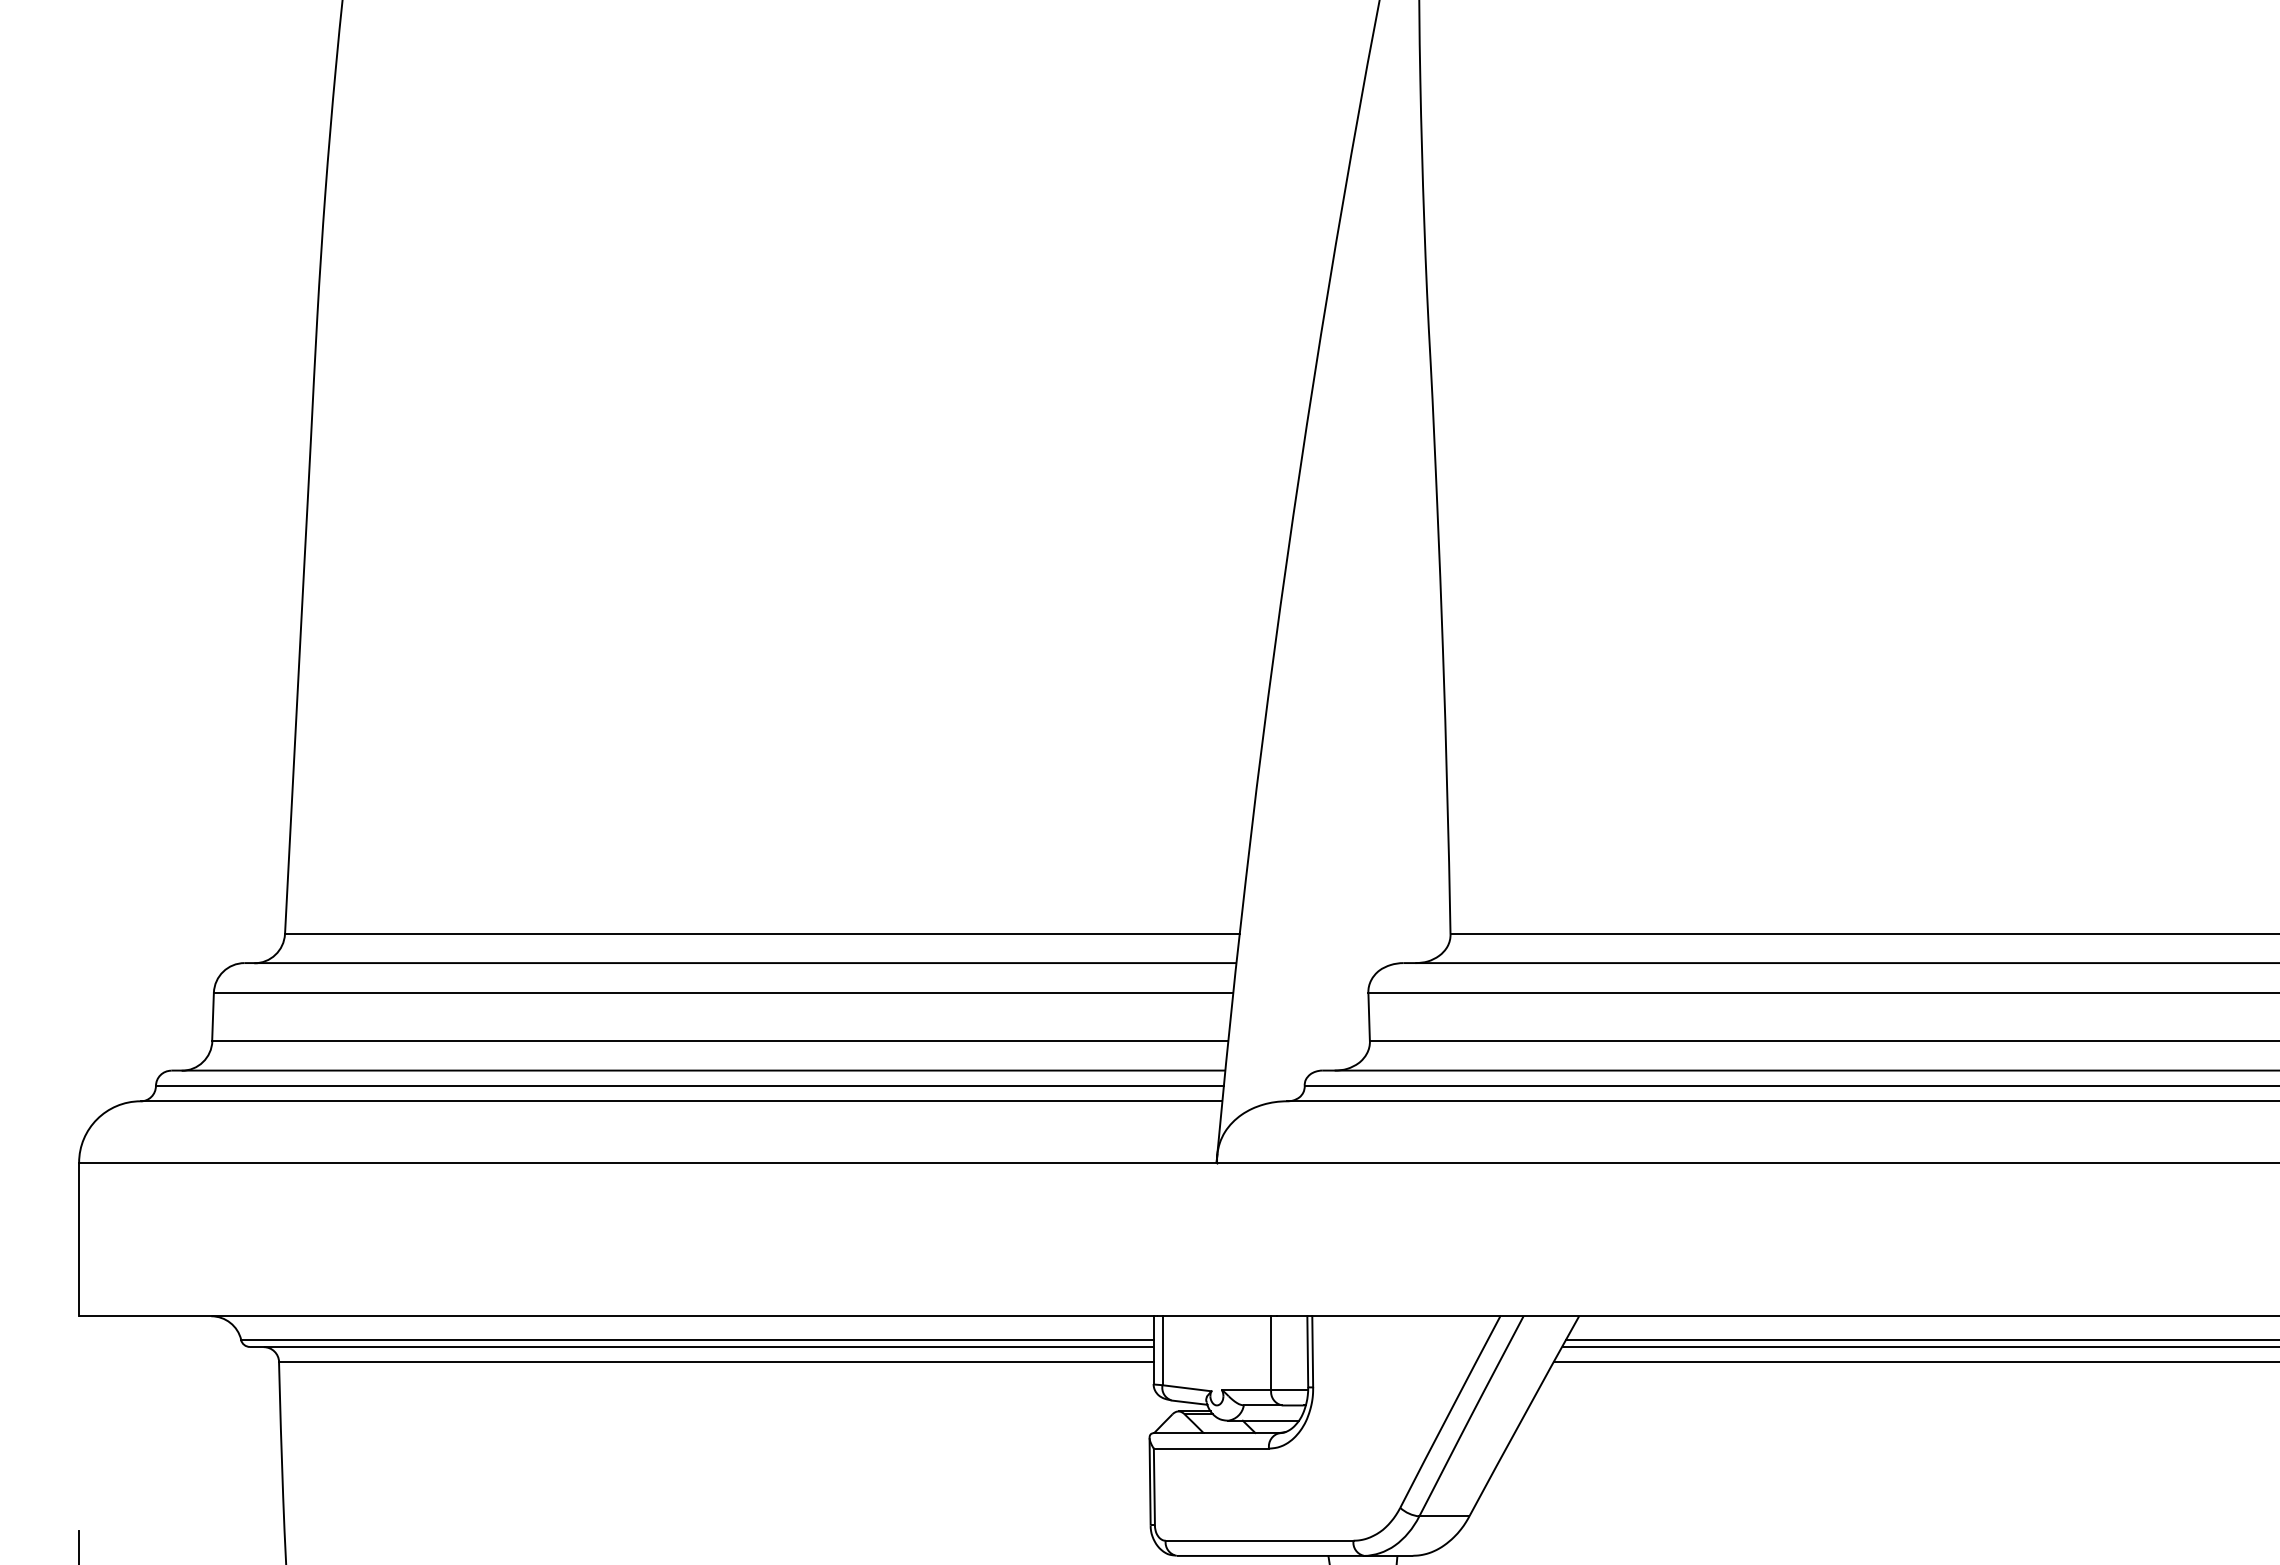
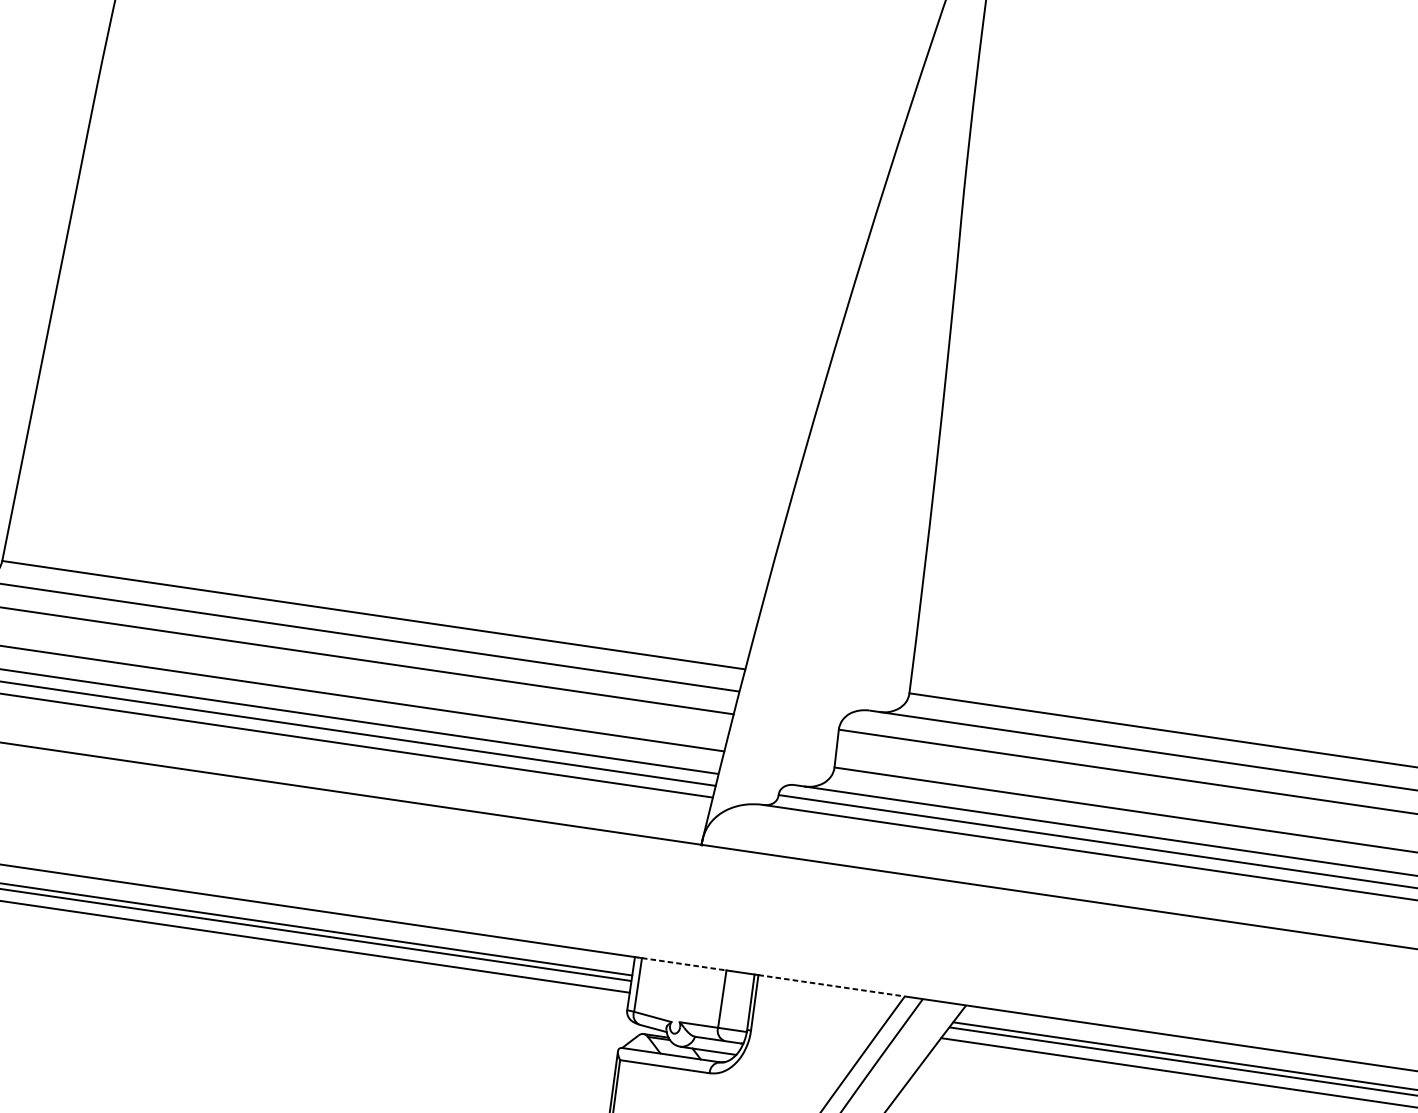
line: (1217, 1316) -> (684, 964), solid -> dashed
line: (1406, 1316) -> (831, 985), solid -> dashed

